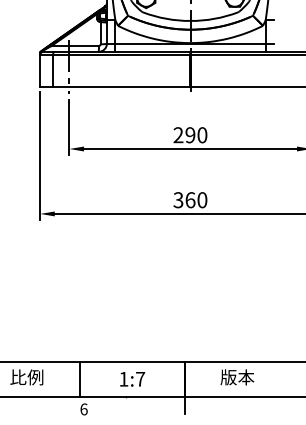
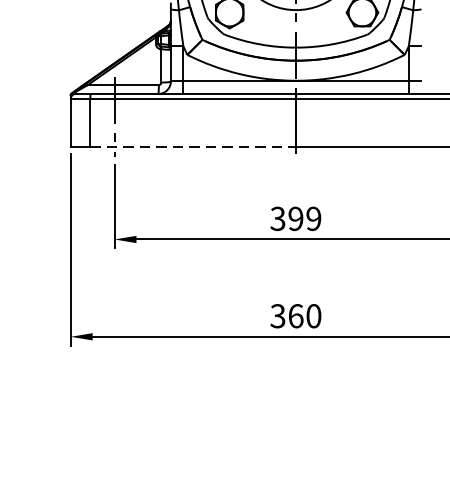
line: (121, 86) -> (192, 145), solid -> dashed
text: (190, 135) -> (296, 219), 290 -> 399

